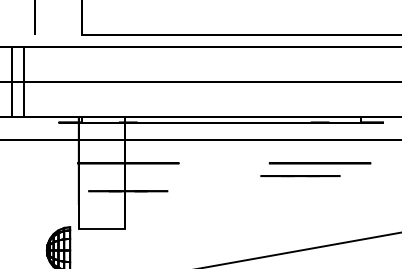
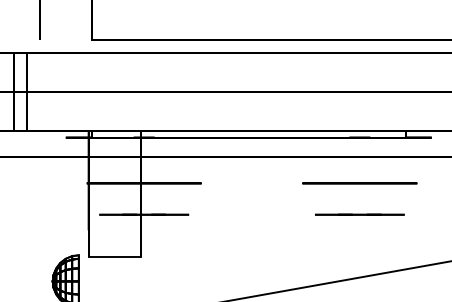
line: (300, 175) -> (359, 214), moved

